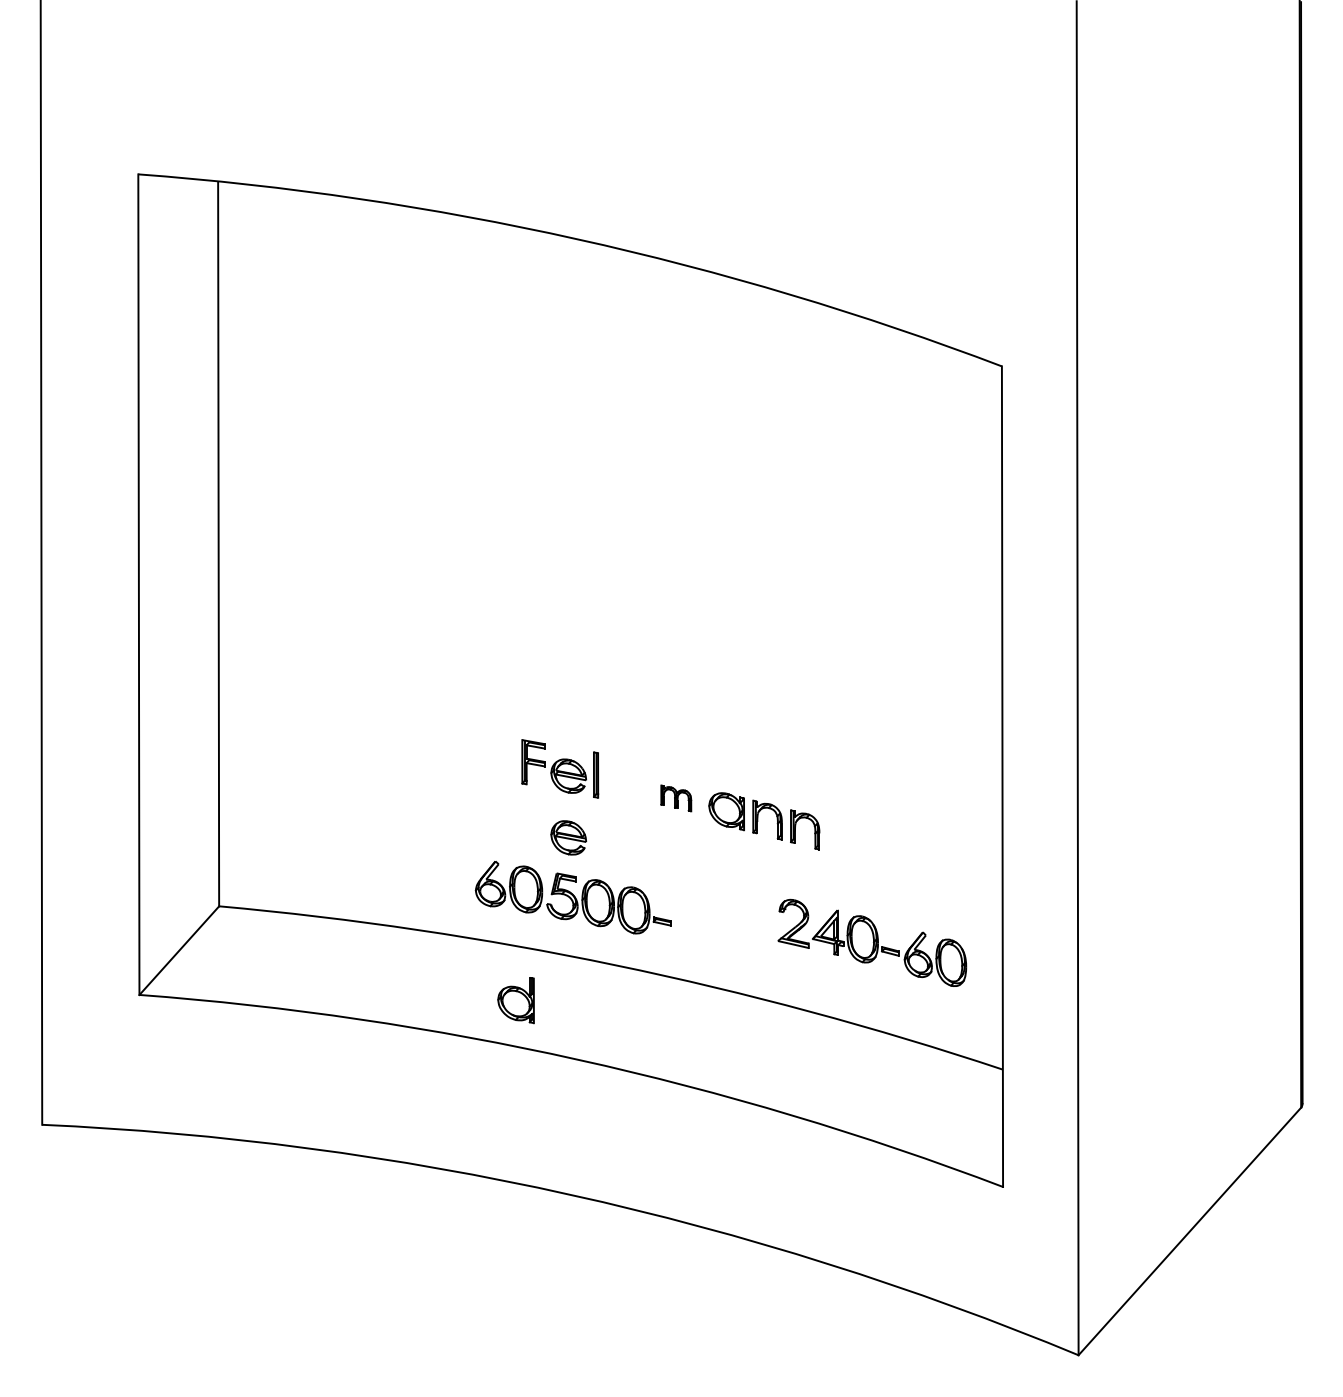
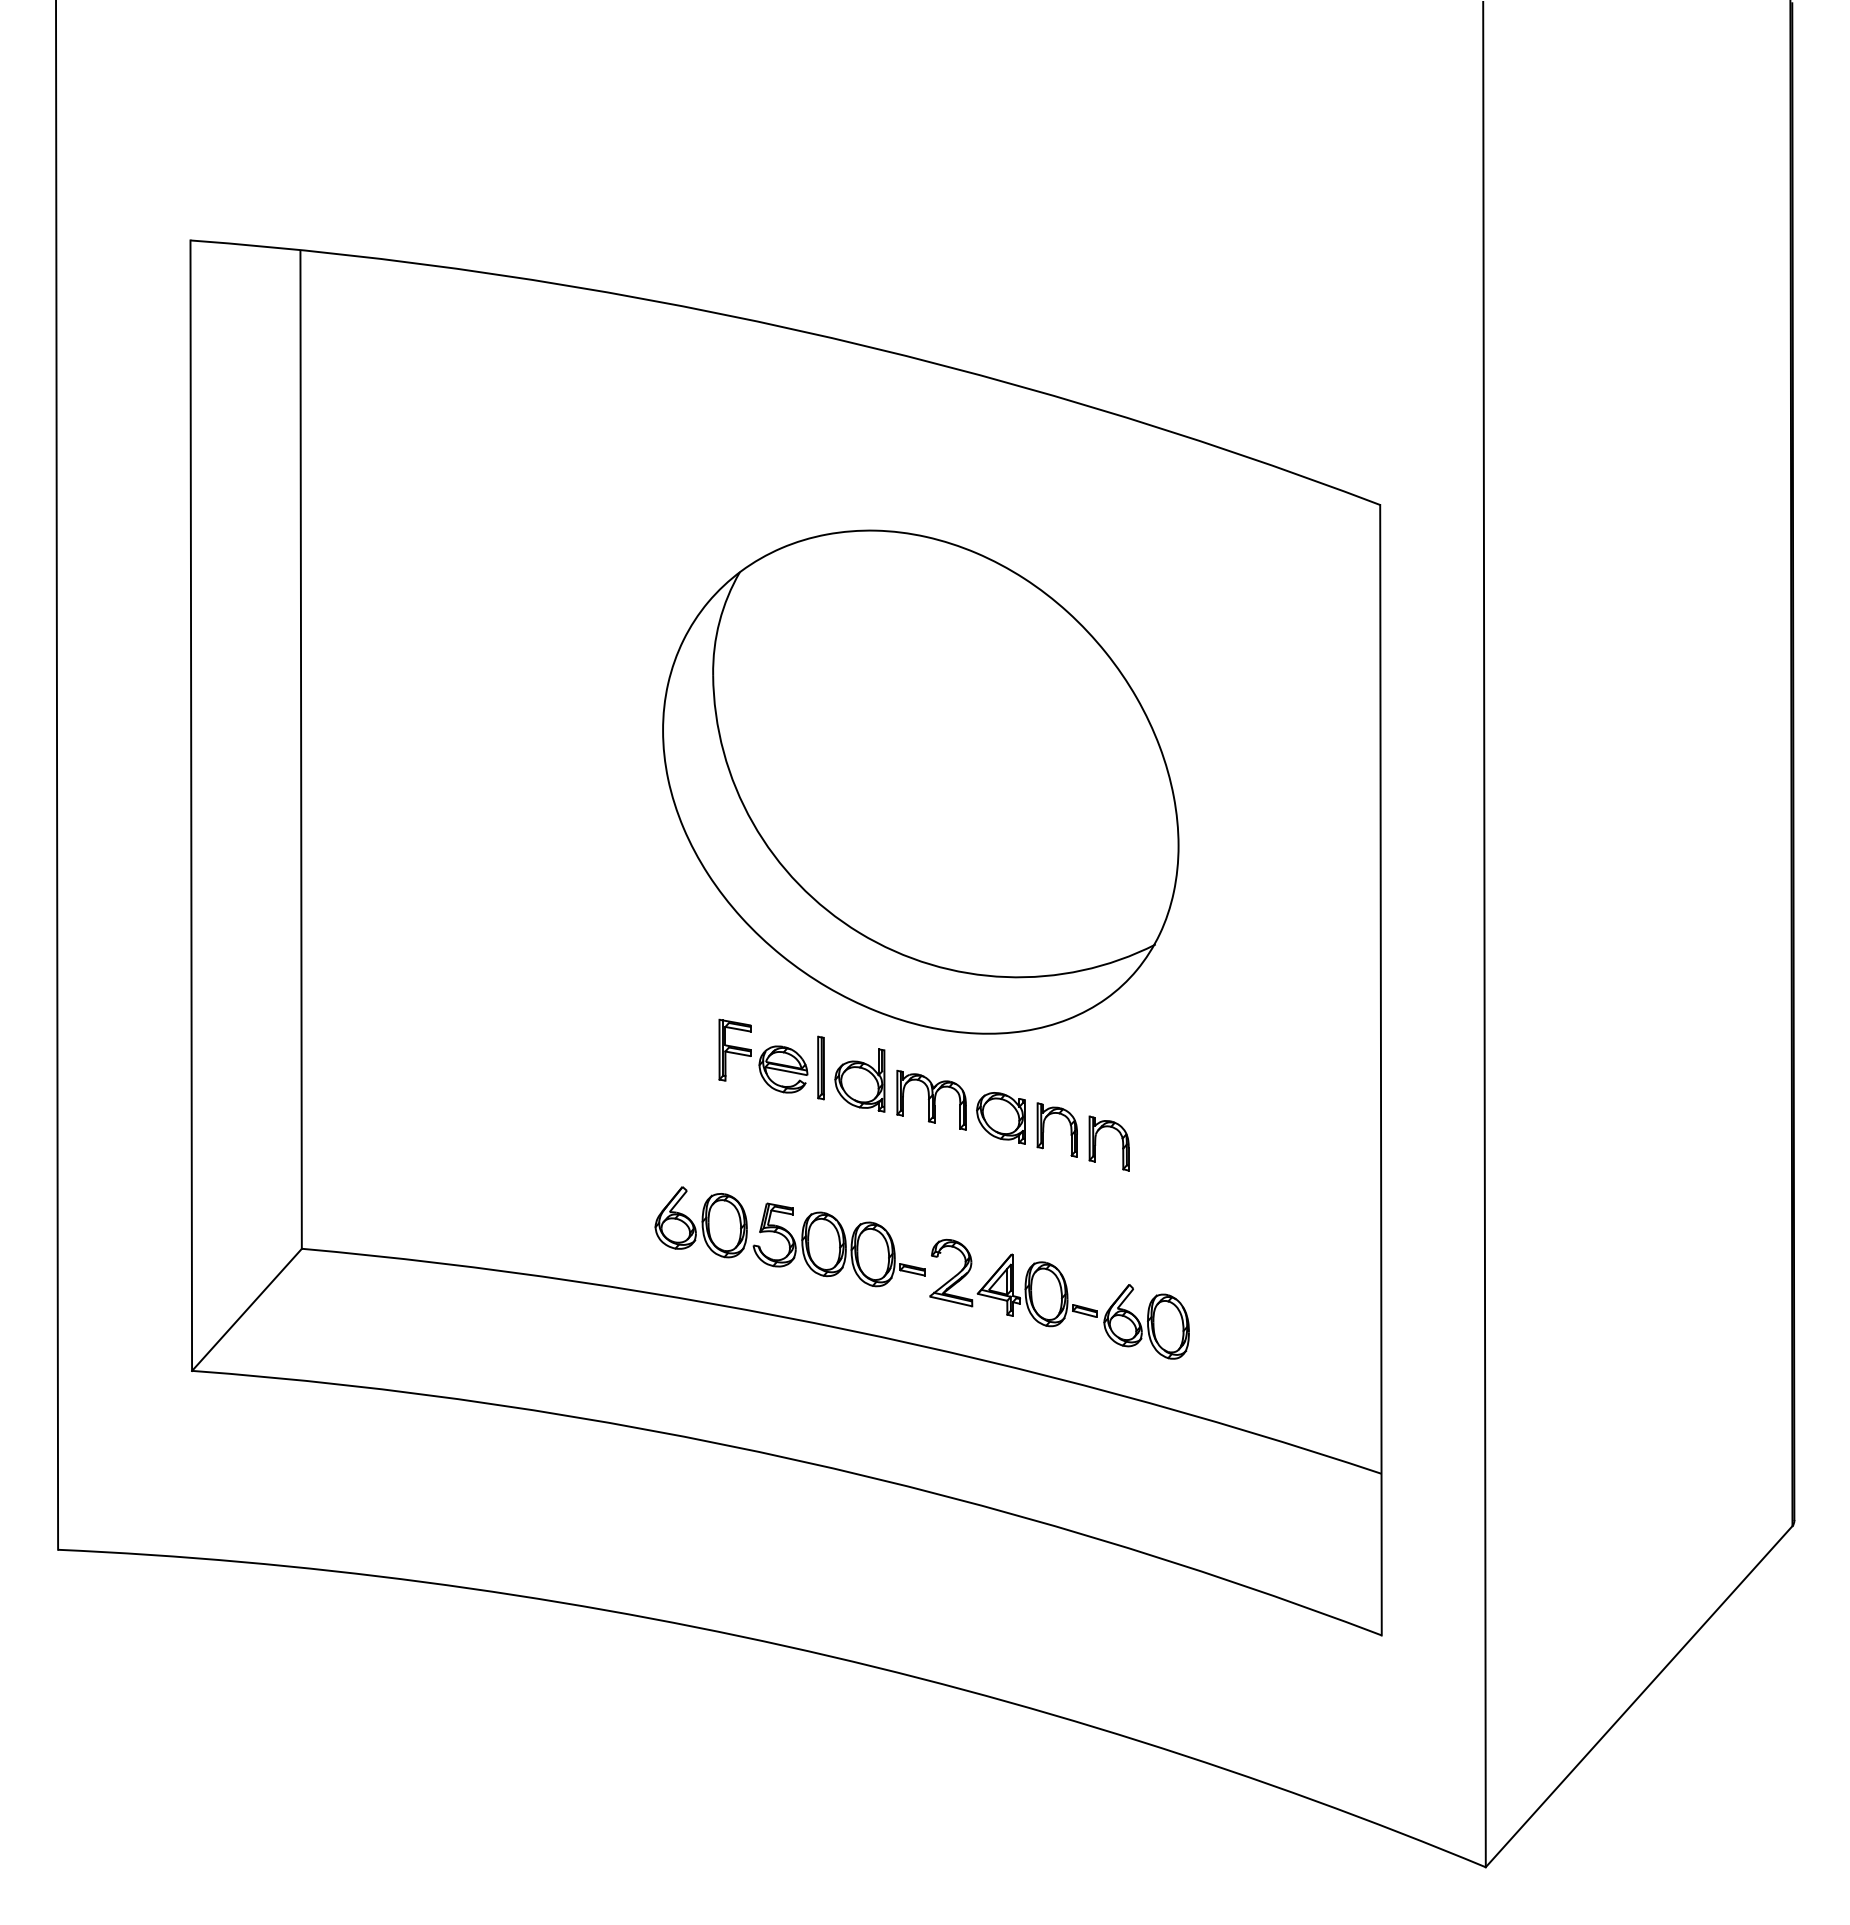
part: (668, 567) -> (920, 781), added
part: (676, 797) -> (931, 1099), size x1.67
part: (568, 837) -> (783, 1154), removed
part: (872, 942) -> (1059, 1298), moved
part: (515, 1000) -> (859, 1080), moved

